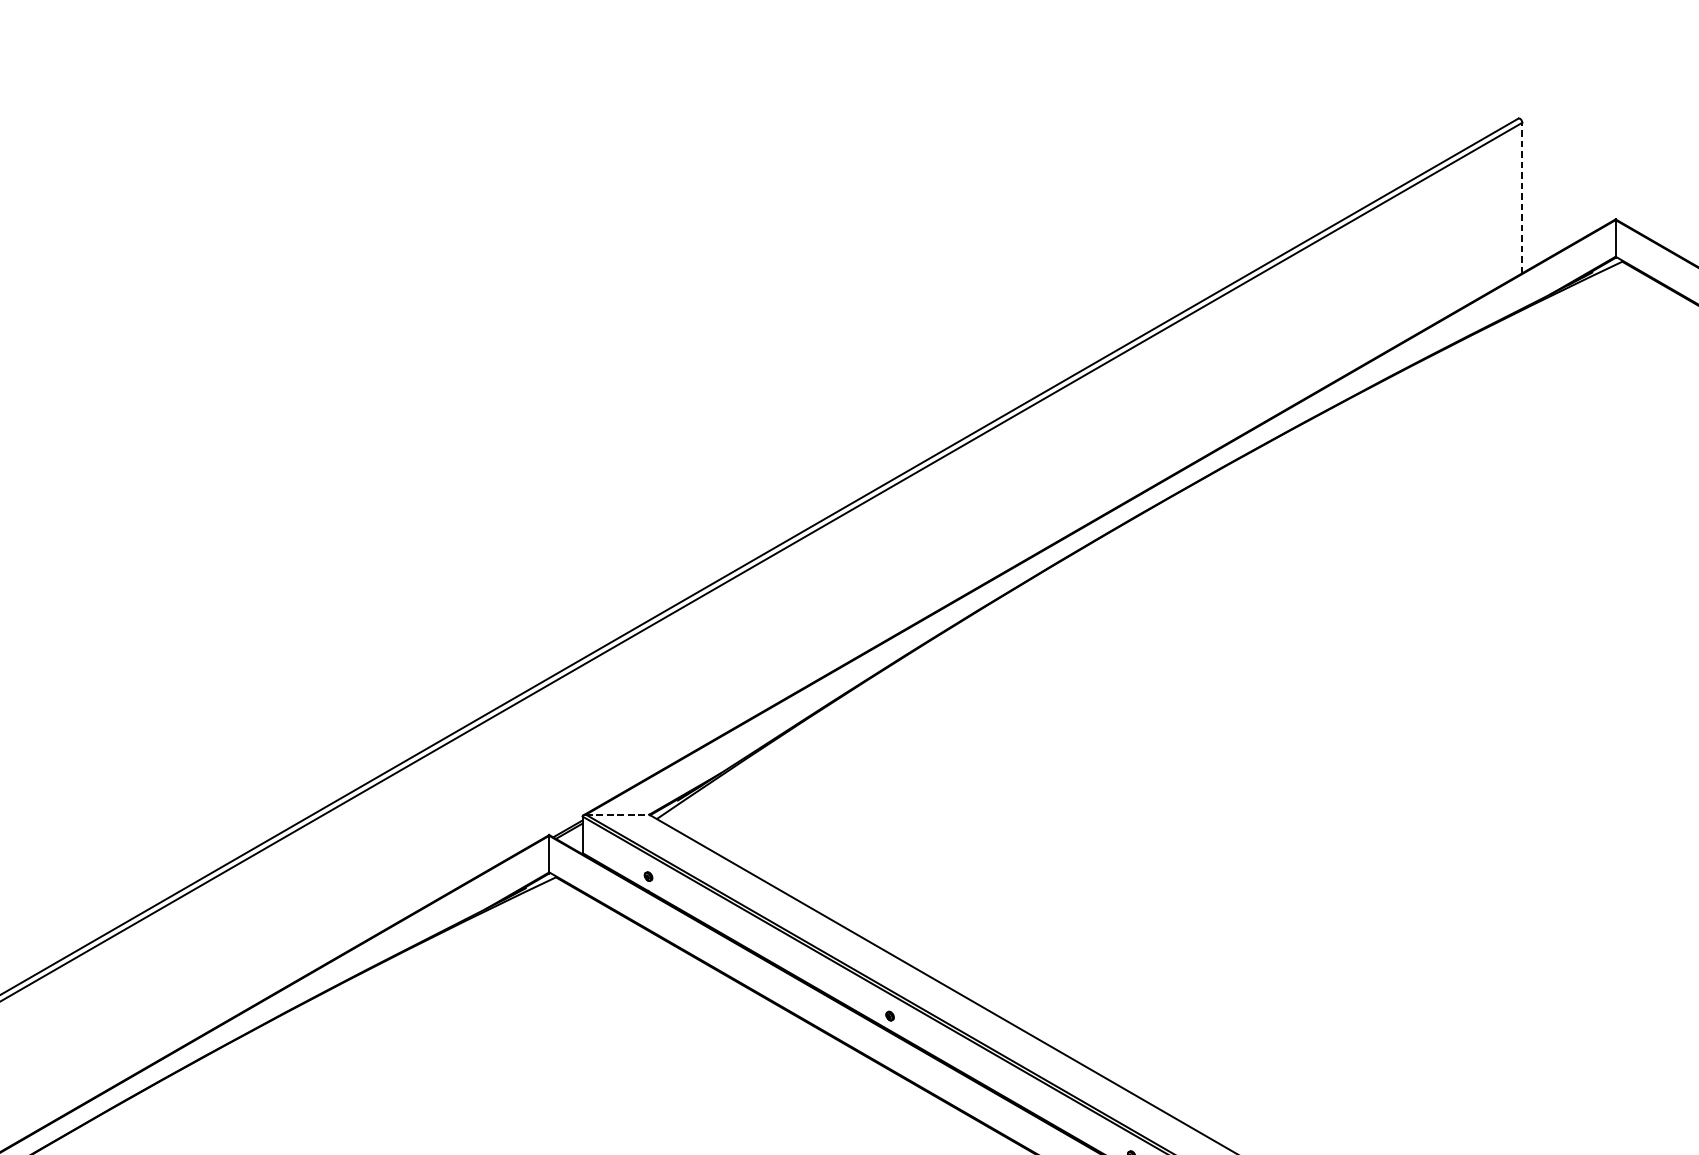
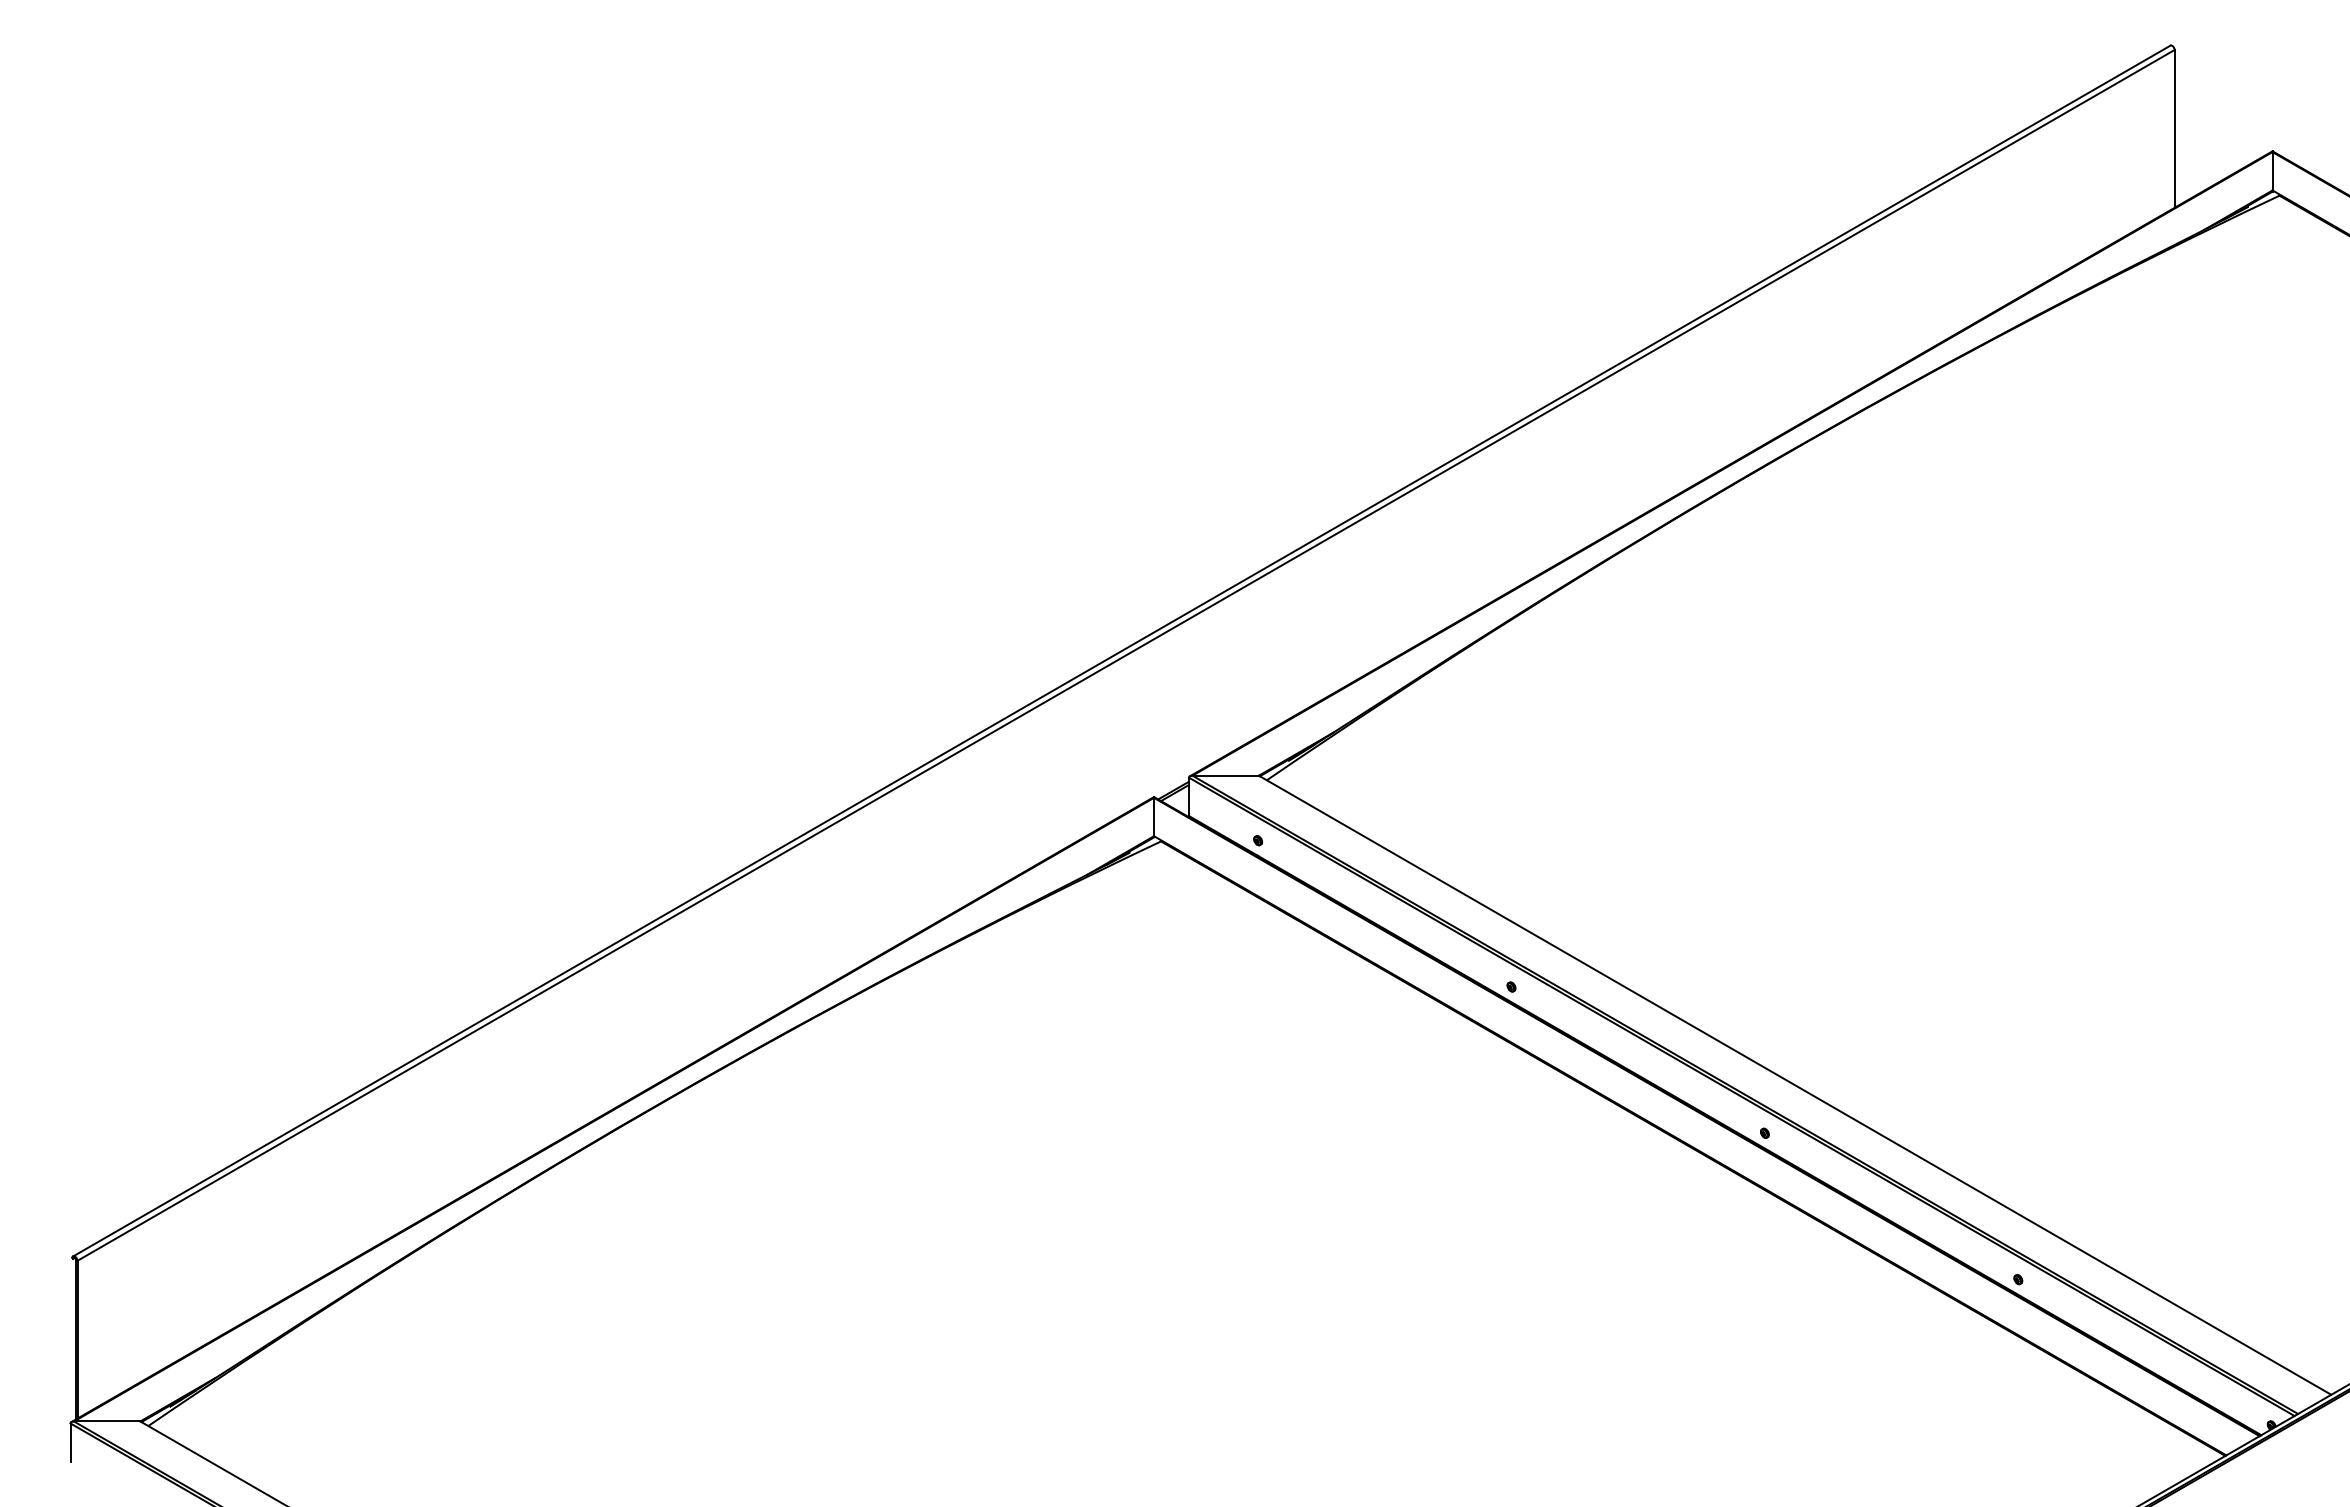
line: (1522, 197) -> (2174, 128), dashed -> solid
line: (618, 814) -> (1226, 775), dashed -> solid

